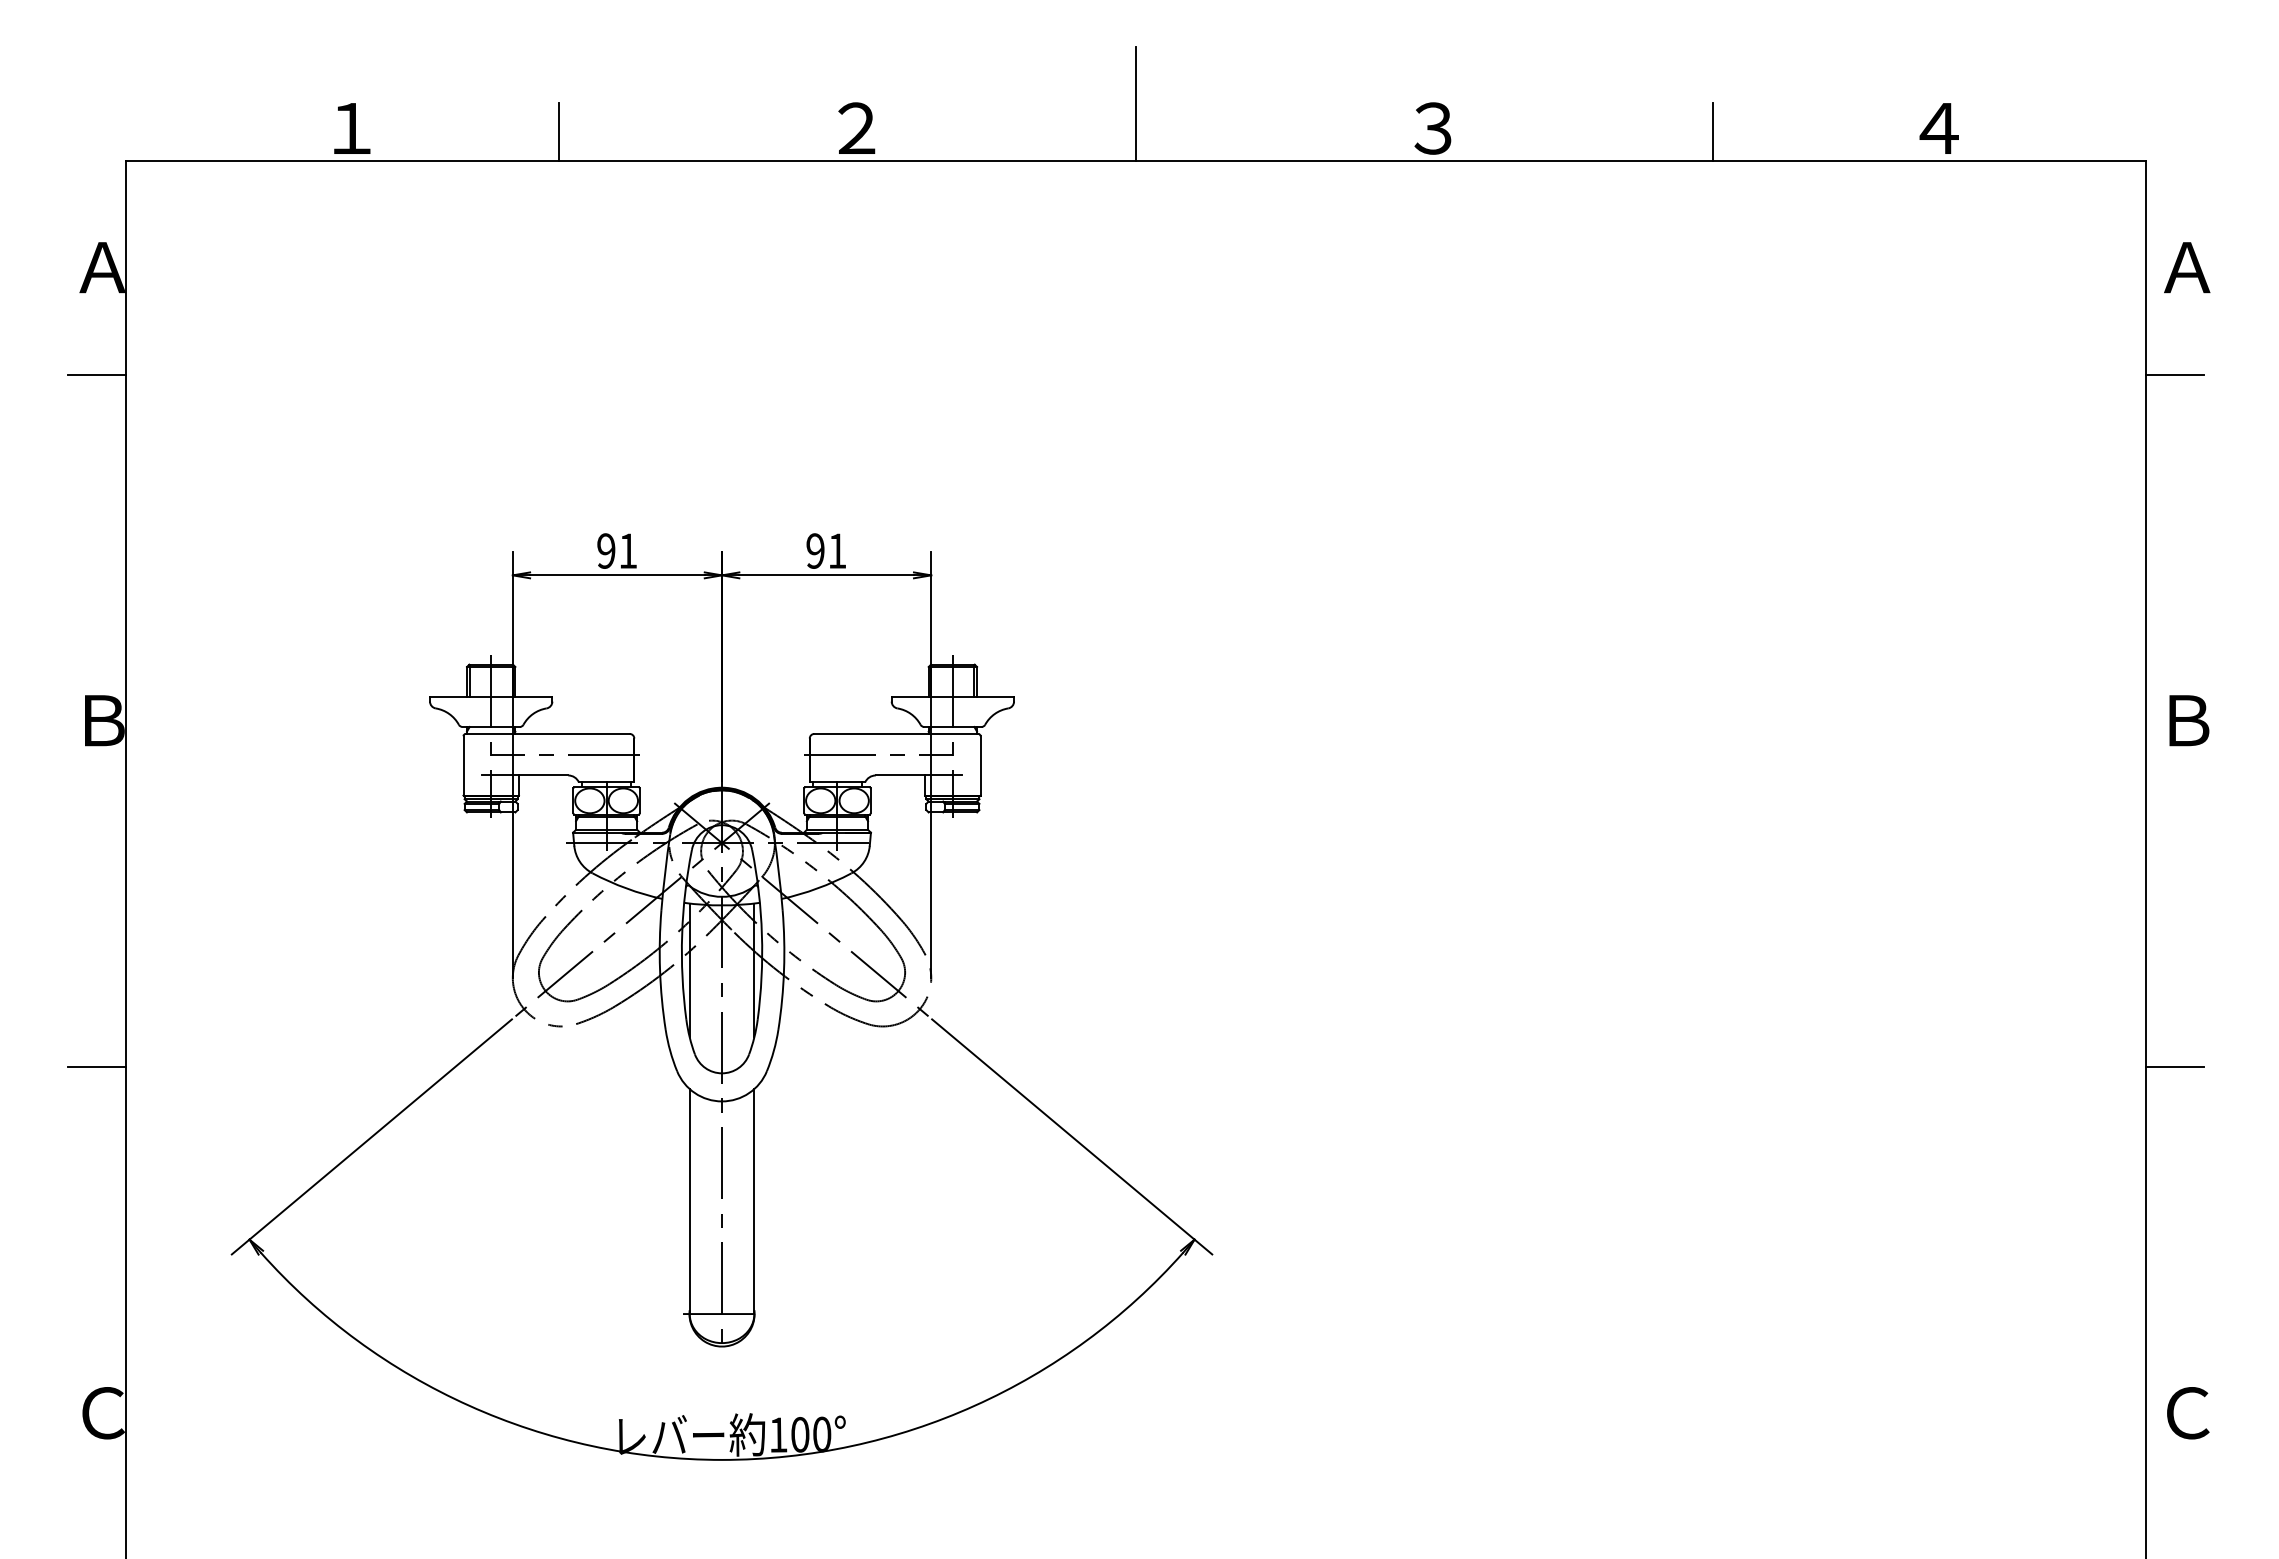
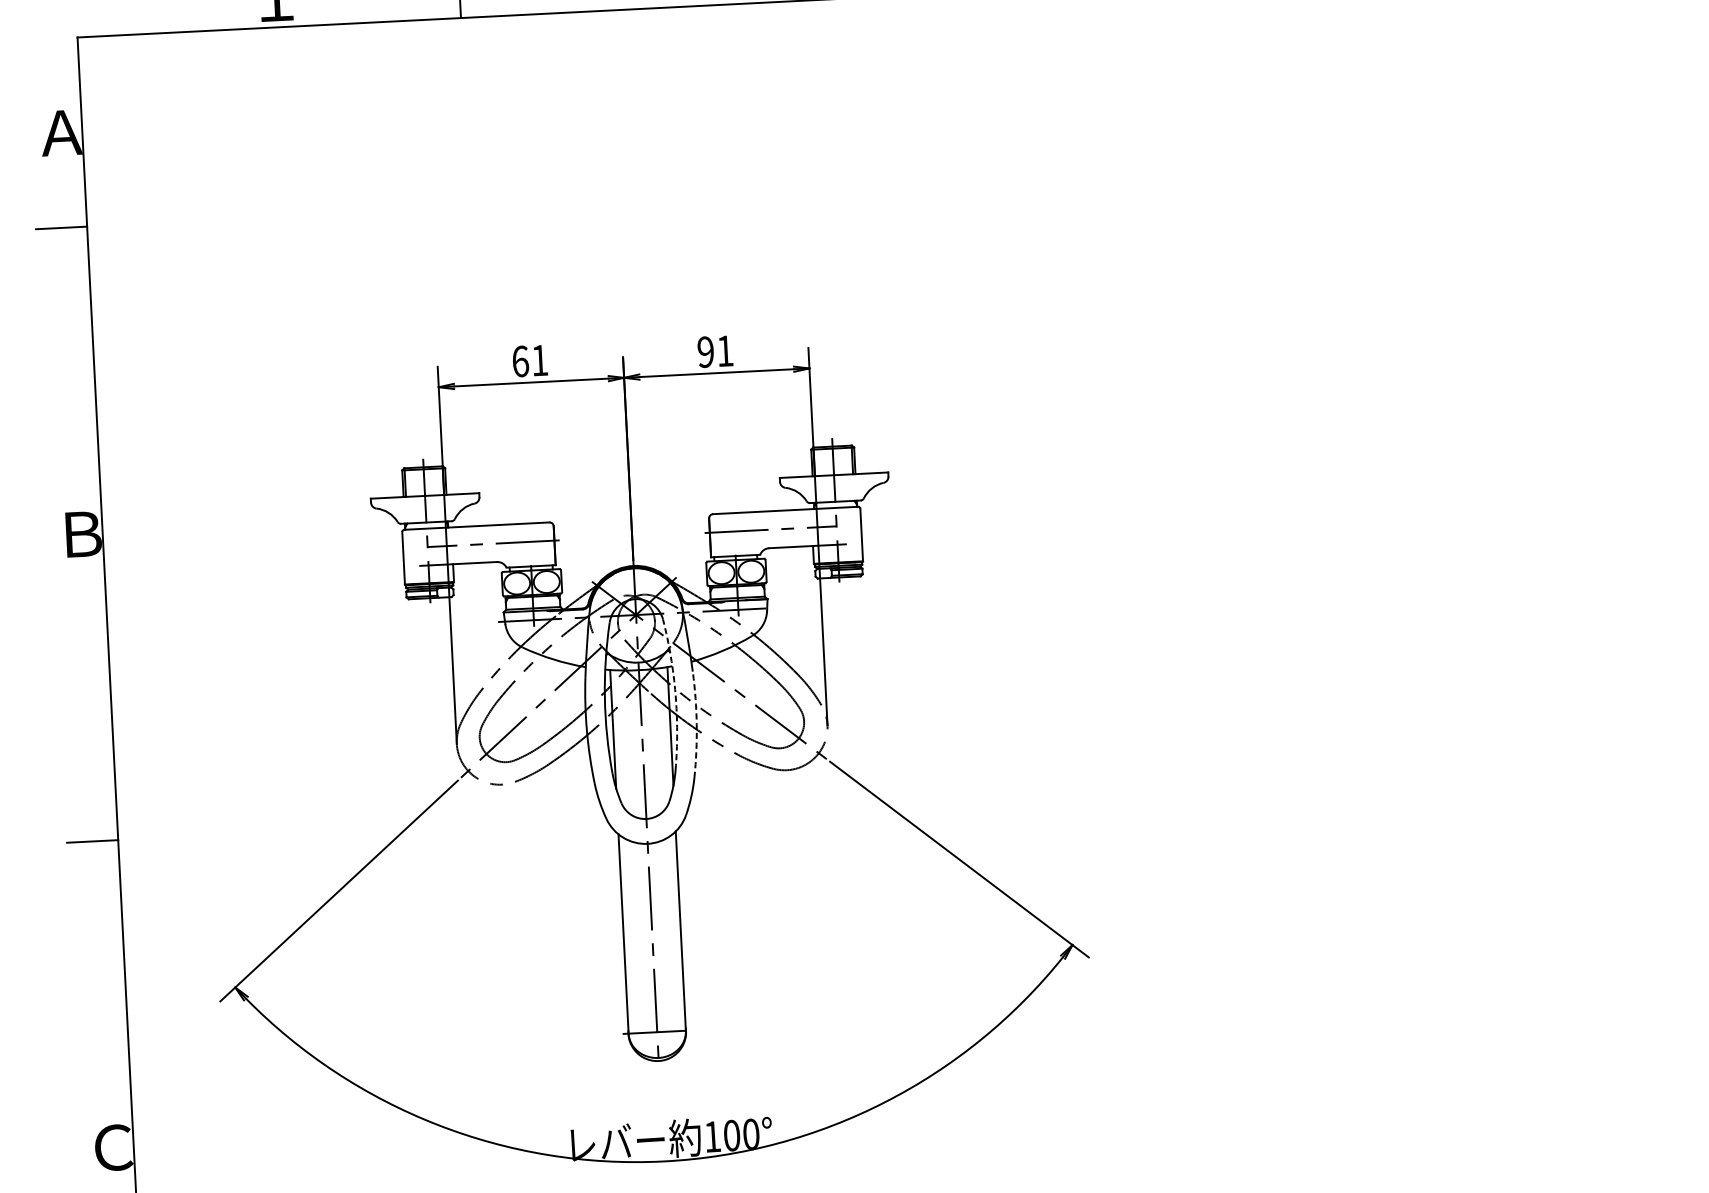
text: (606, 550) -> (520, 361), 91 -> 61
arc: (761, 934) -> (675, 694), solid -> dashed
arc: (784, 970) -> (697, 725), solid -> dashed

